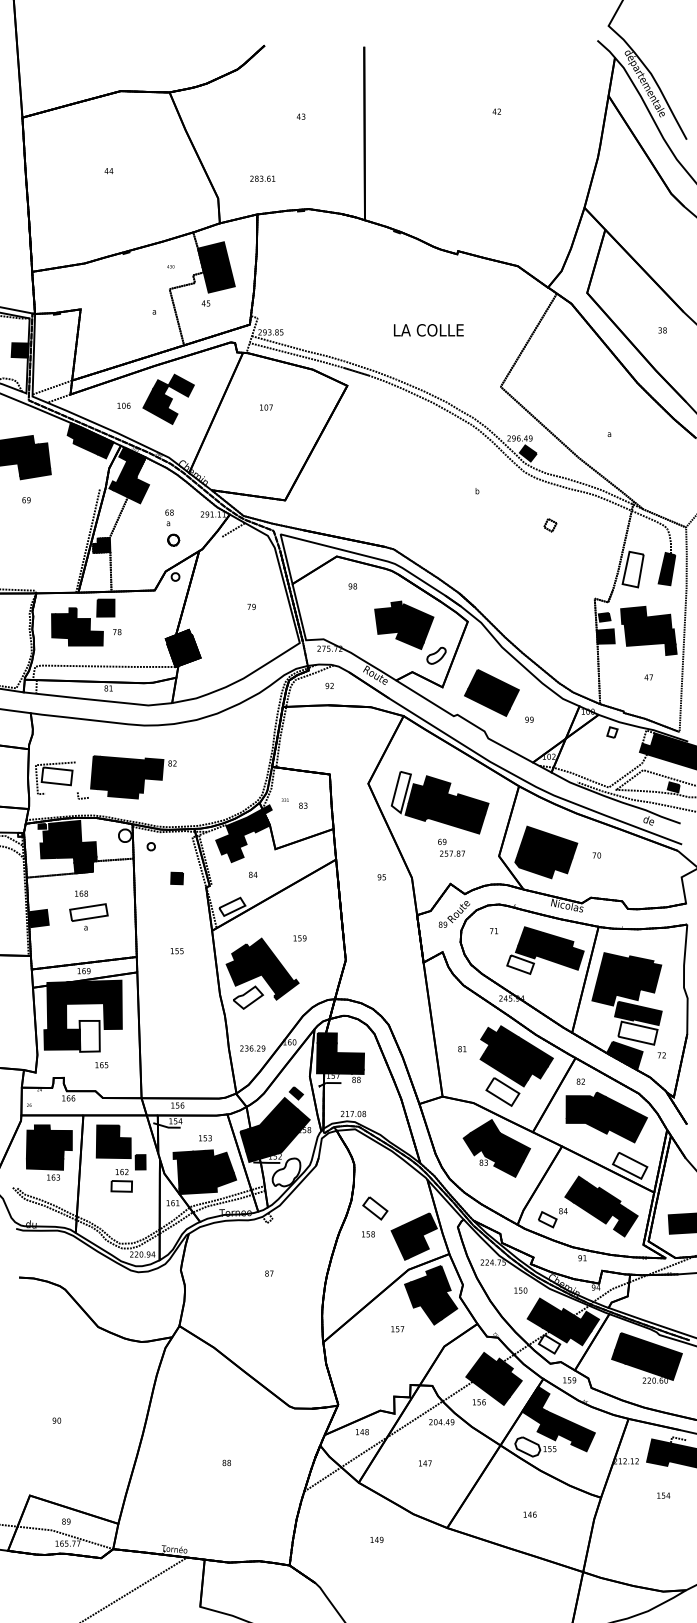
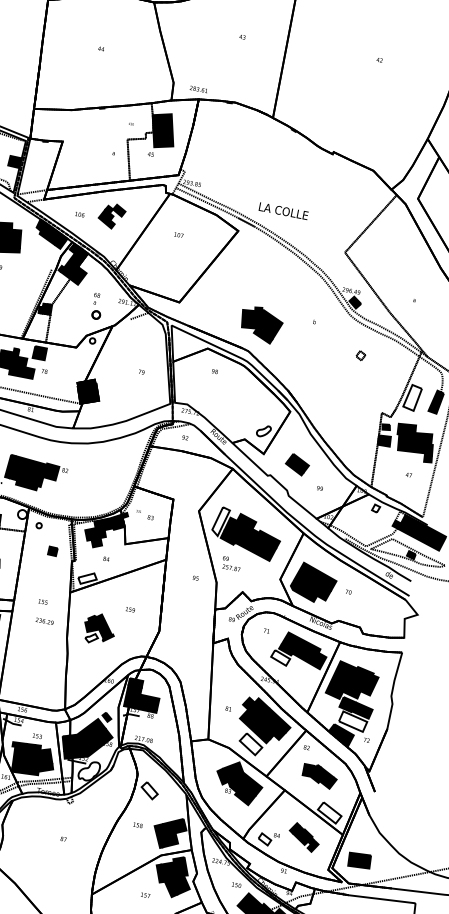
text: (262, 178) -> (198, 89), moved
text: (428, 330) -> (283, 211), moved
part: (168, 398) -> (111, 215), size x0.7
part: (404, 624) -> (261, 324), moved
part: (491, 692) -> (297, 464), size x0.6
text: (451, 847) -> (231, 563), moved
part: (262, 973) -> (99, 629), size x0.6
text: (252, 1048) -> (44, 621), moved
part: (606, 1117) -> (319, 776), size x0.6
part: (601, 1206) -> (304, 837), size x0.6
part: (375, 1208) -> (149, 790), moved

